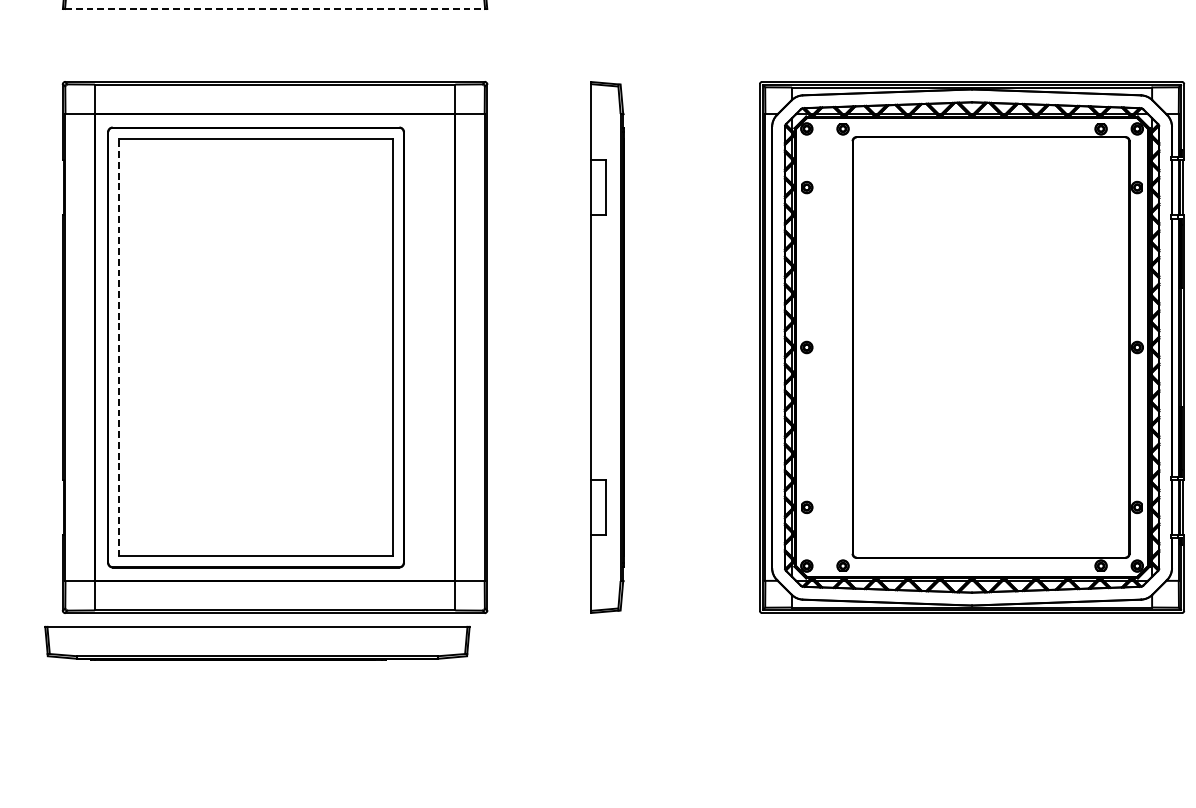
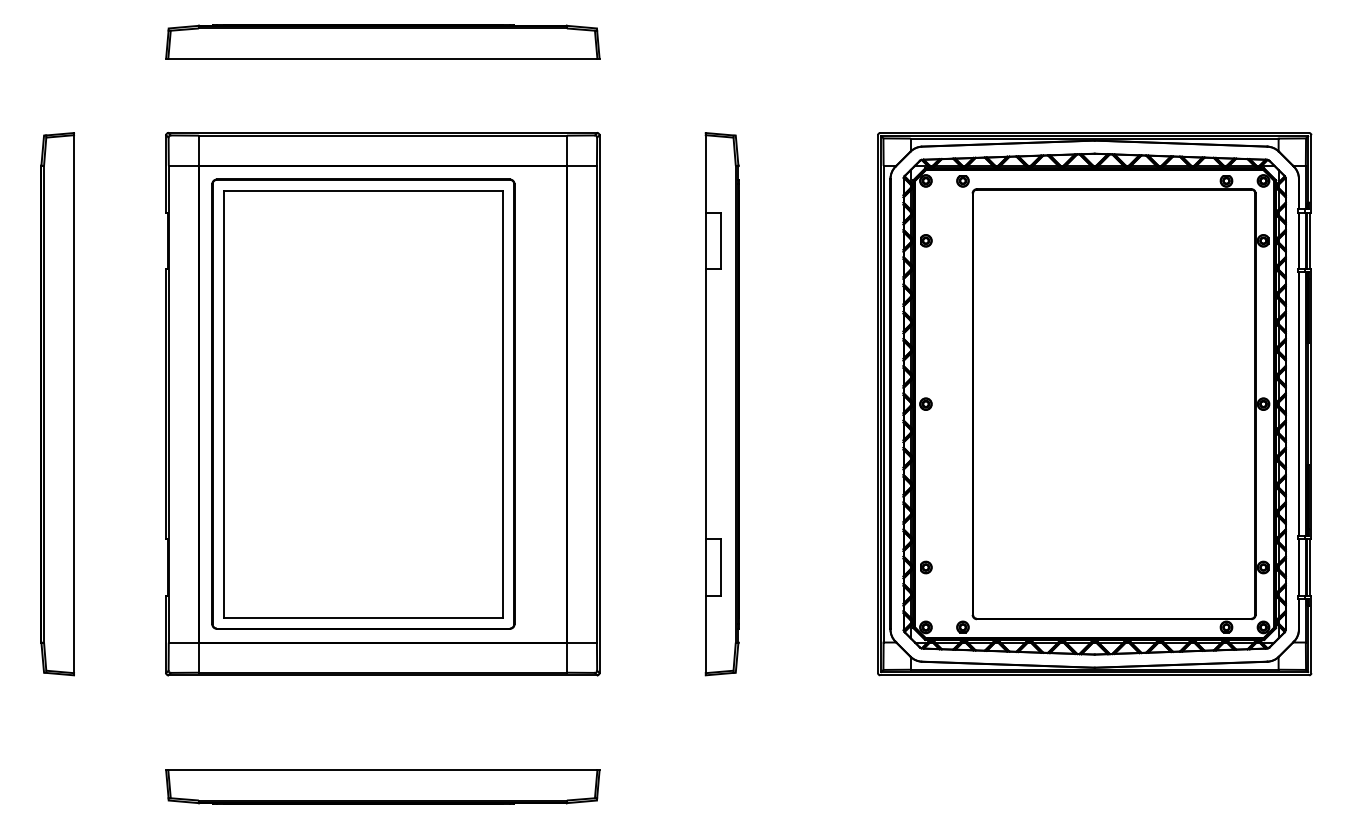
line: (274, 9) -> (382, 58), dashed -> solid
line: (119, 346) -> (223, 403), dashed -> solid
part: (257, 642) -> (382, 786), moved

